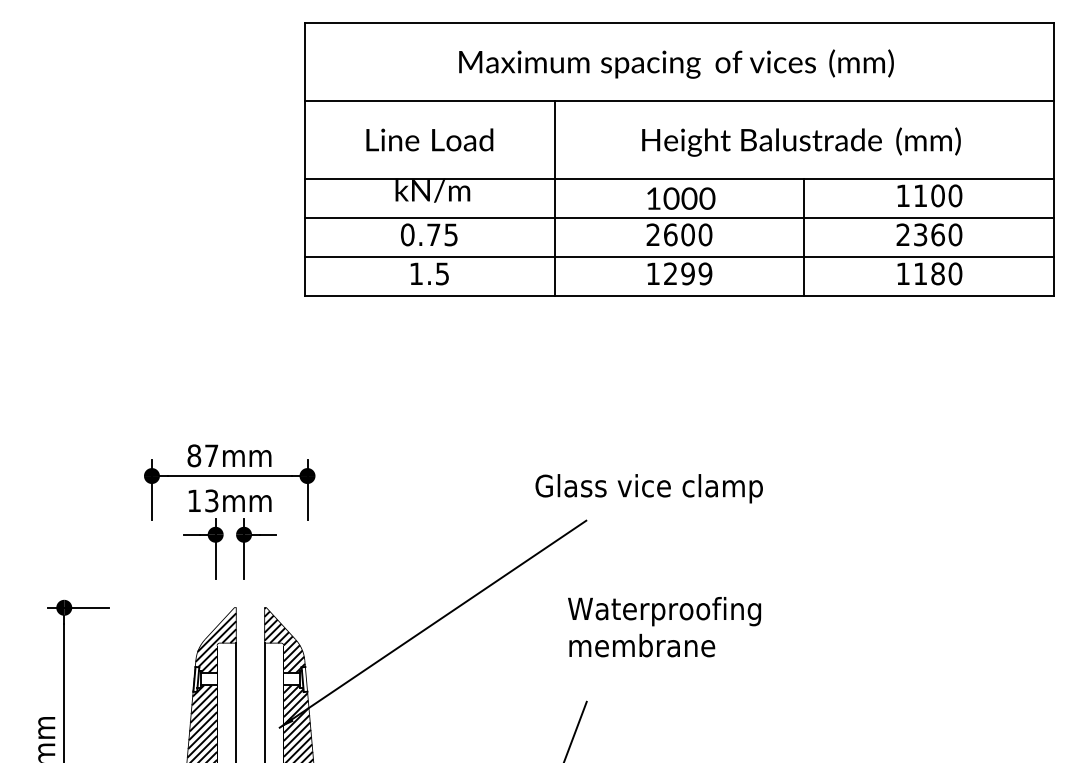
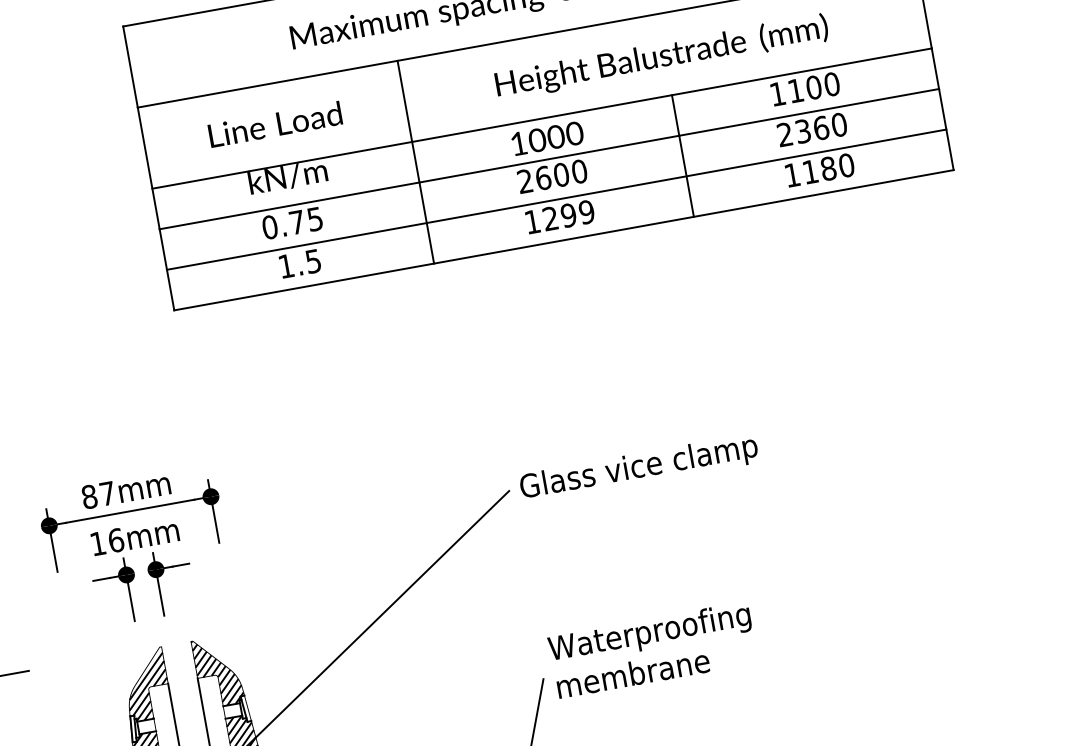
text: (648, 488) -> (638, 468), moved
text: (211, 500) -> (115, 540), 13mm -> 16mm
text: (664, 627) -> (652, 650), moved

